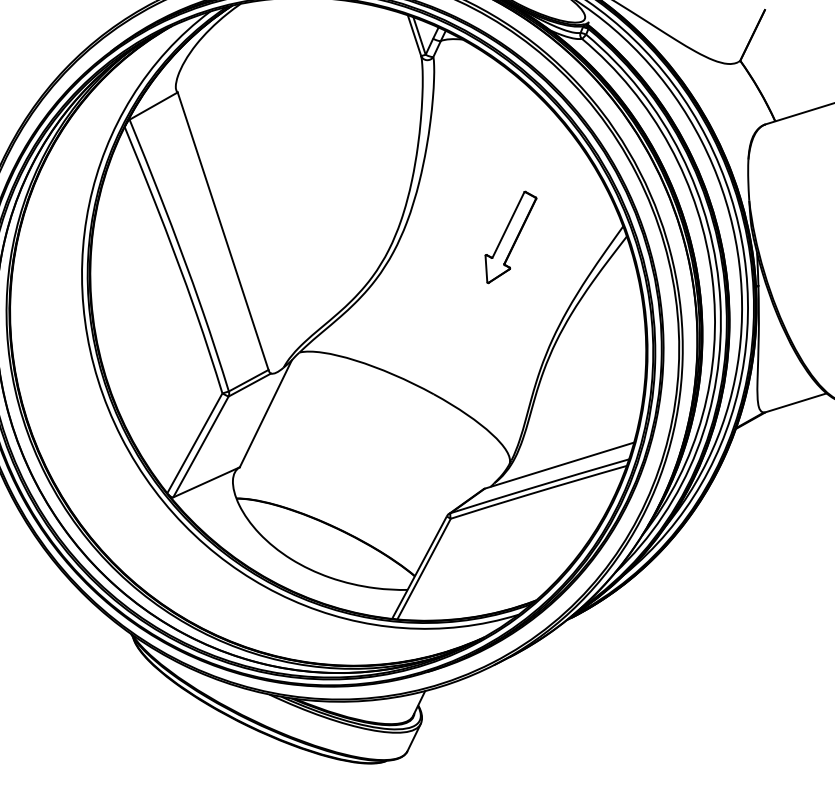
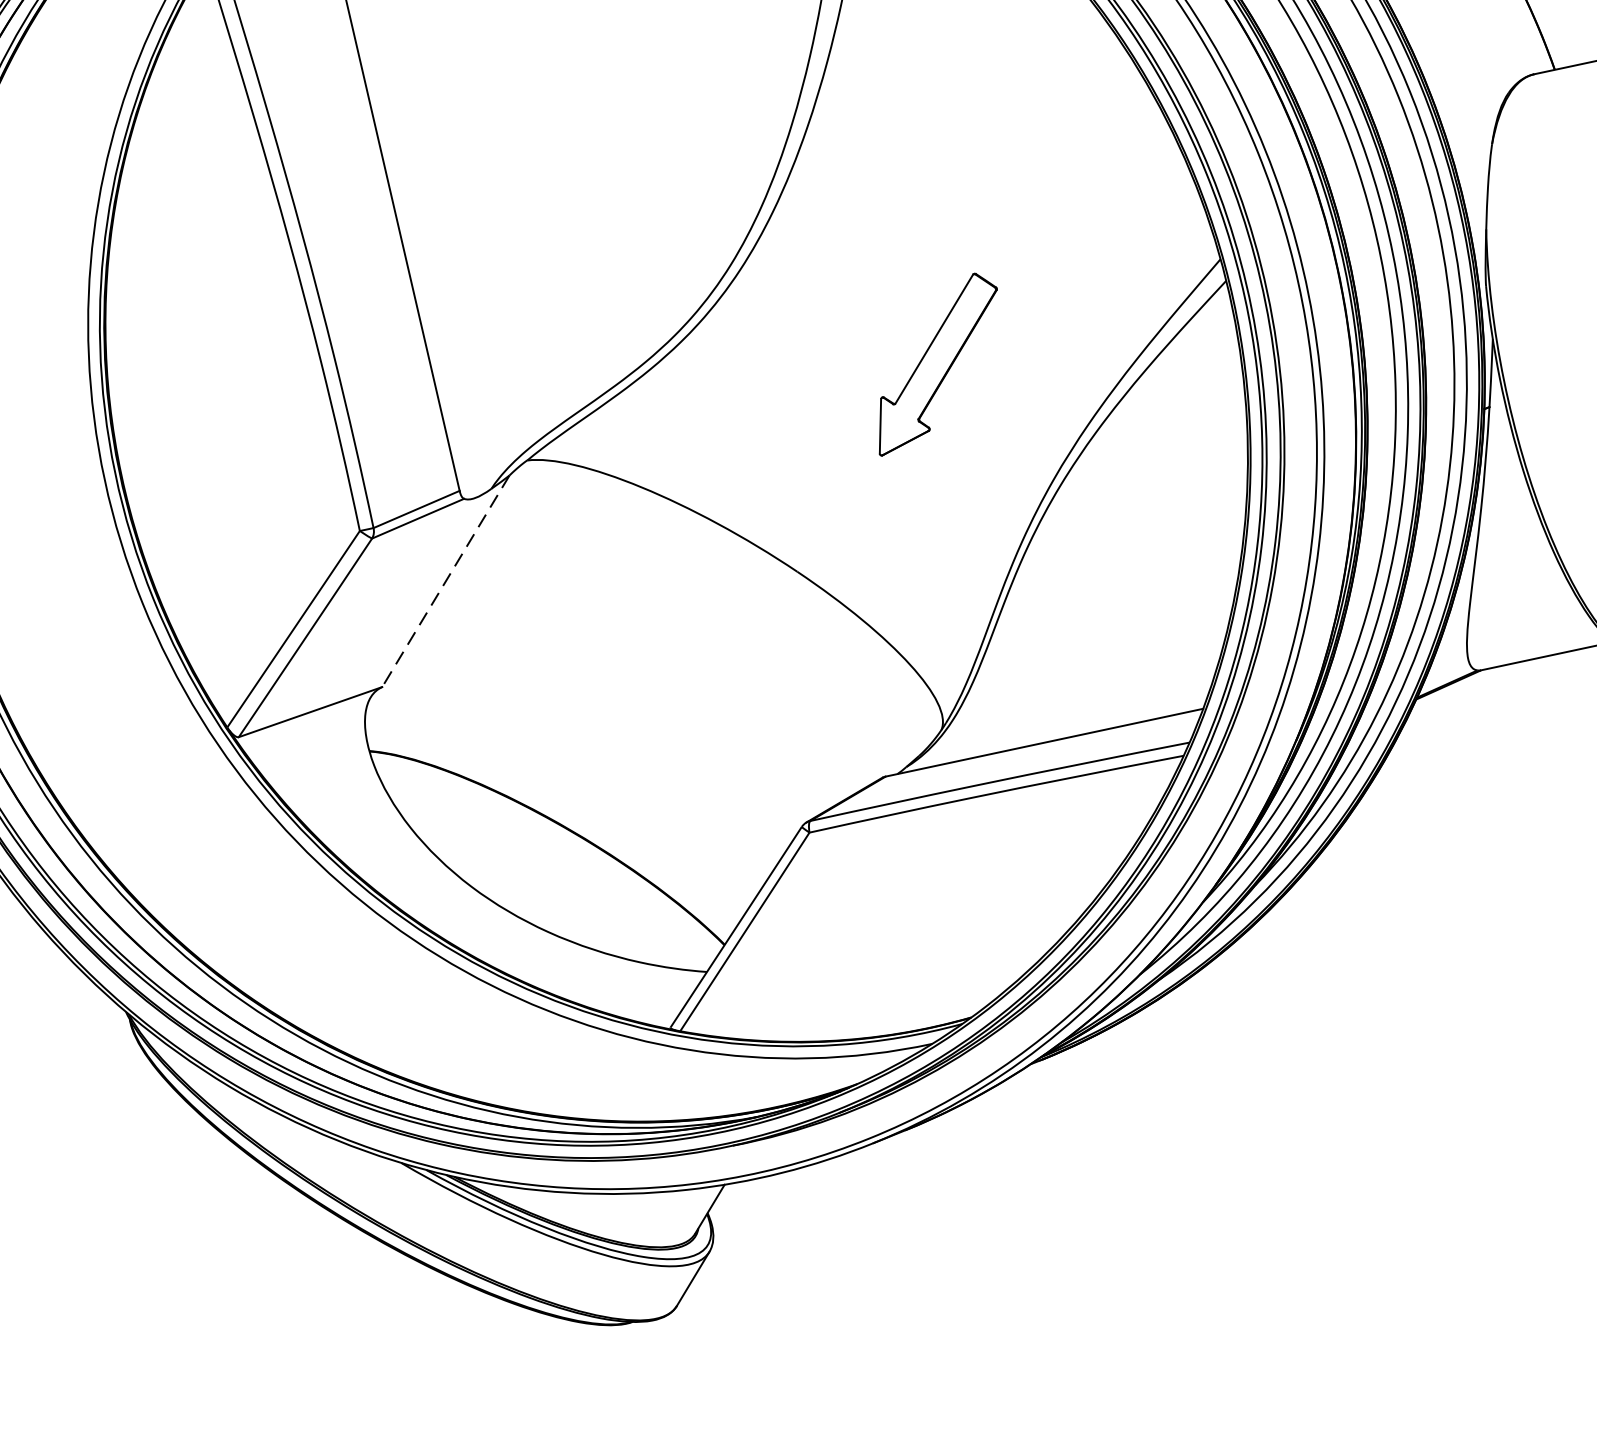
part: (510, 237) -> (936, 365), moved
line: (265, 414) -> (445, 582), solid -> dashed

